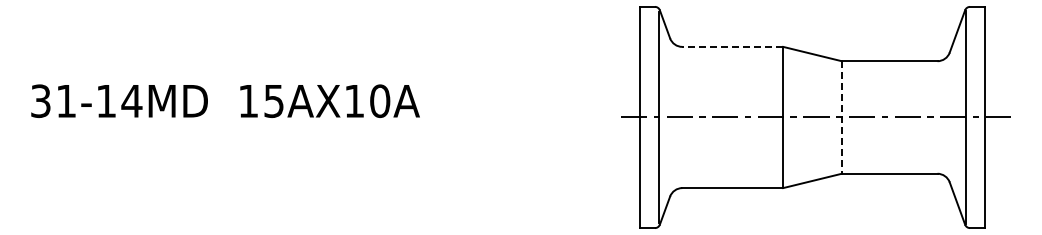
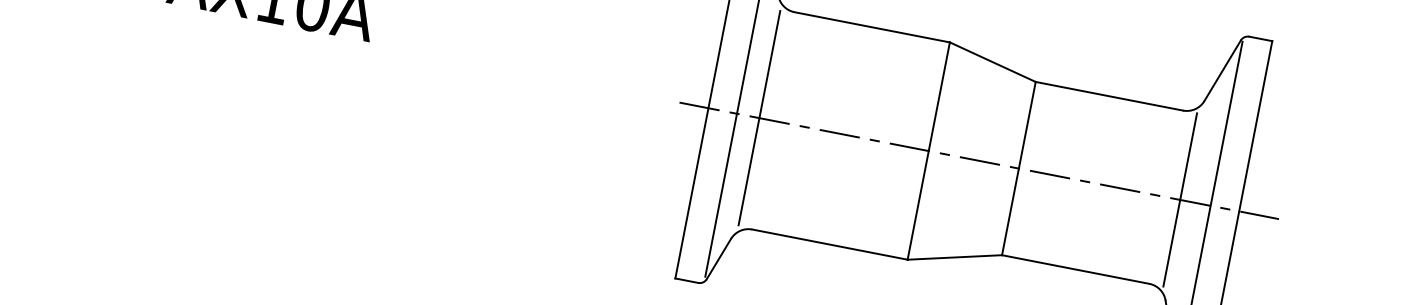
line: (732, 46) -> (871, 26), dashed -> solid
line: (673, 117) -> (759, 118), added
line: (841, 117) -> (1018, 168), dashed -> solid
line: (946, 117) -> (1180, 199), added

